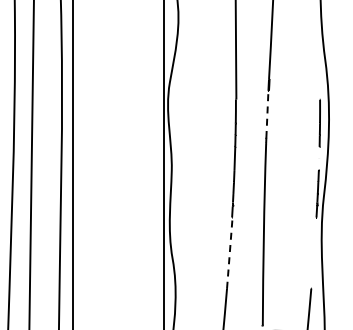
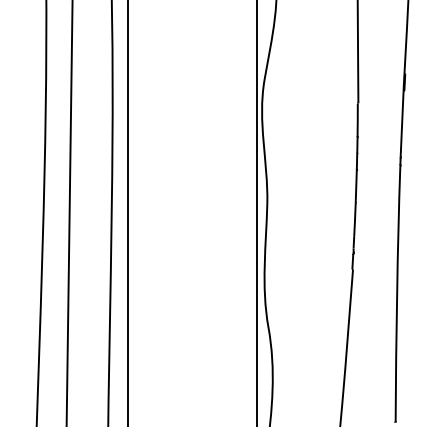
line: (267, 114) -> (402, 124), dashed -> solid
line: (229, 253) -> (348, 320), dashed -> solid

